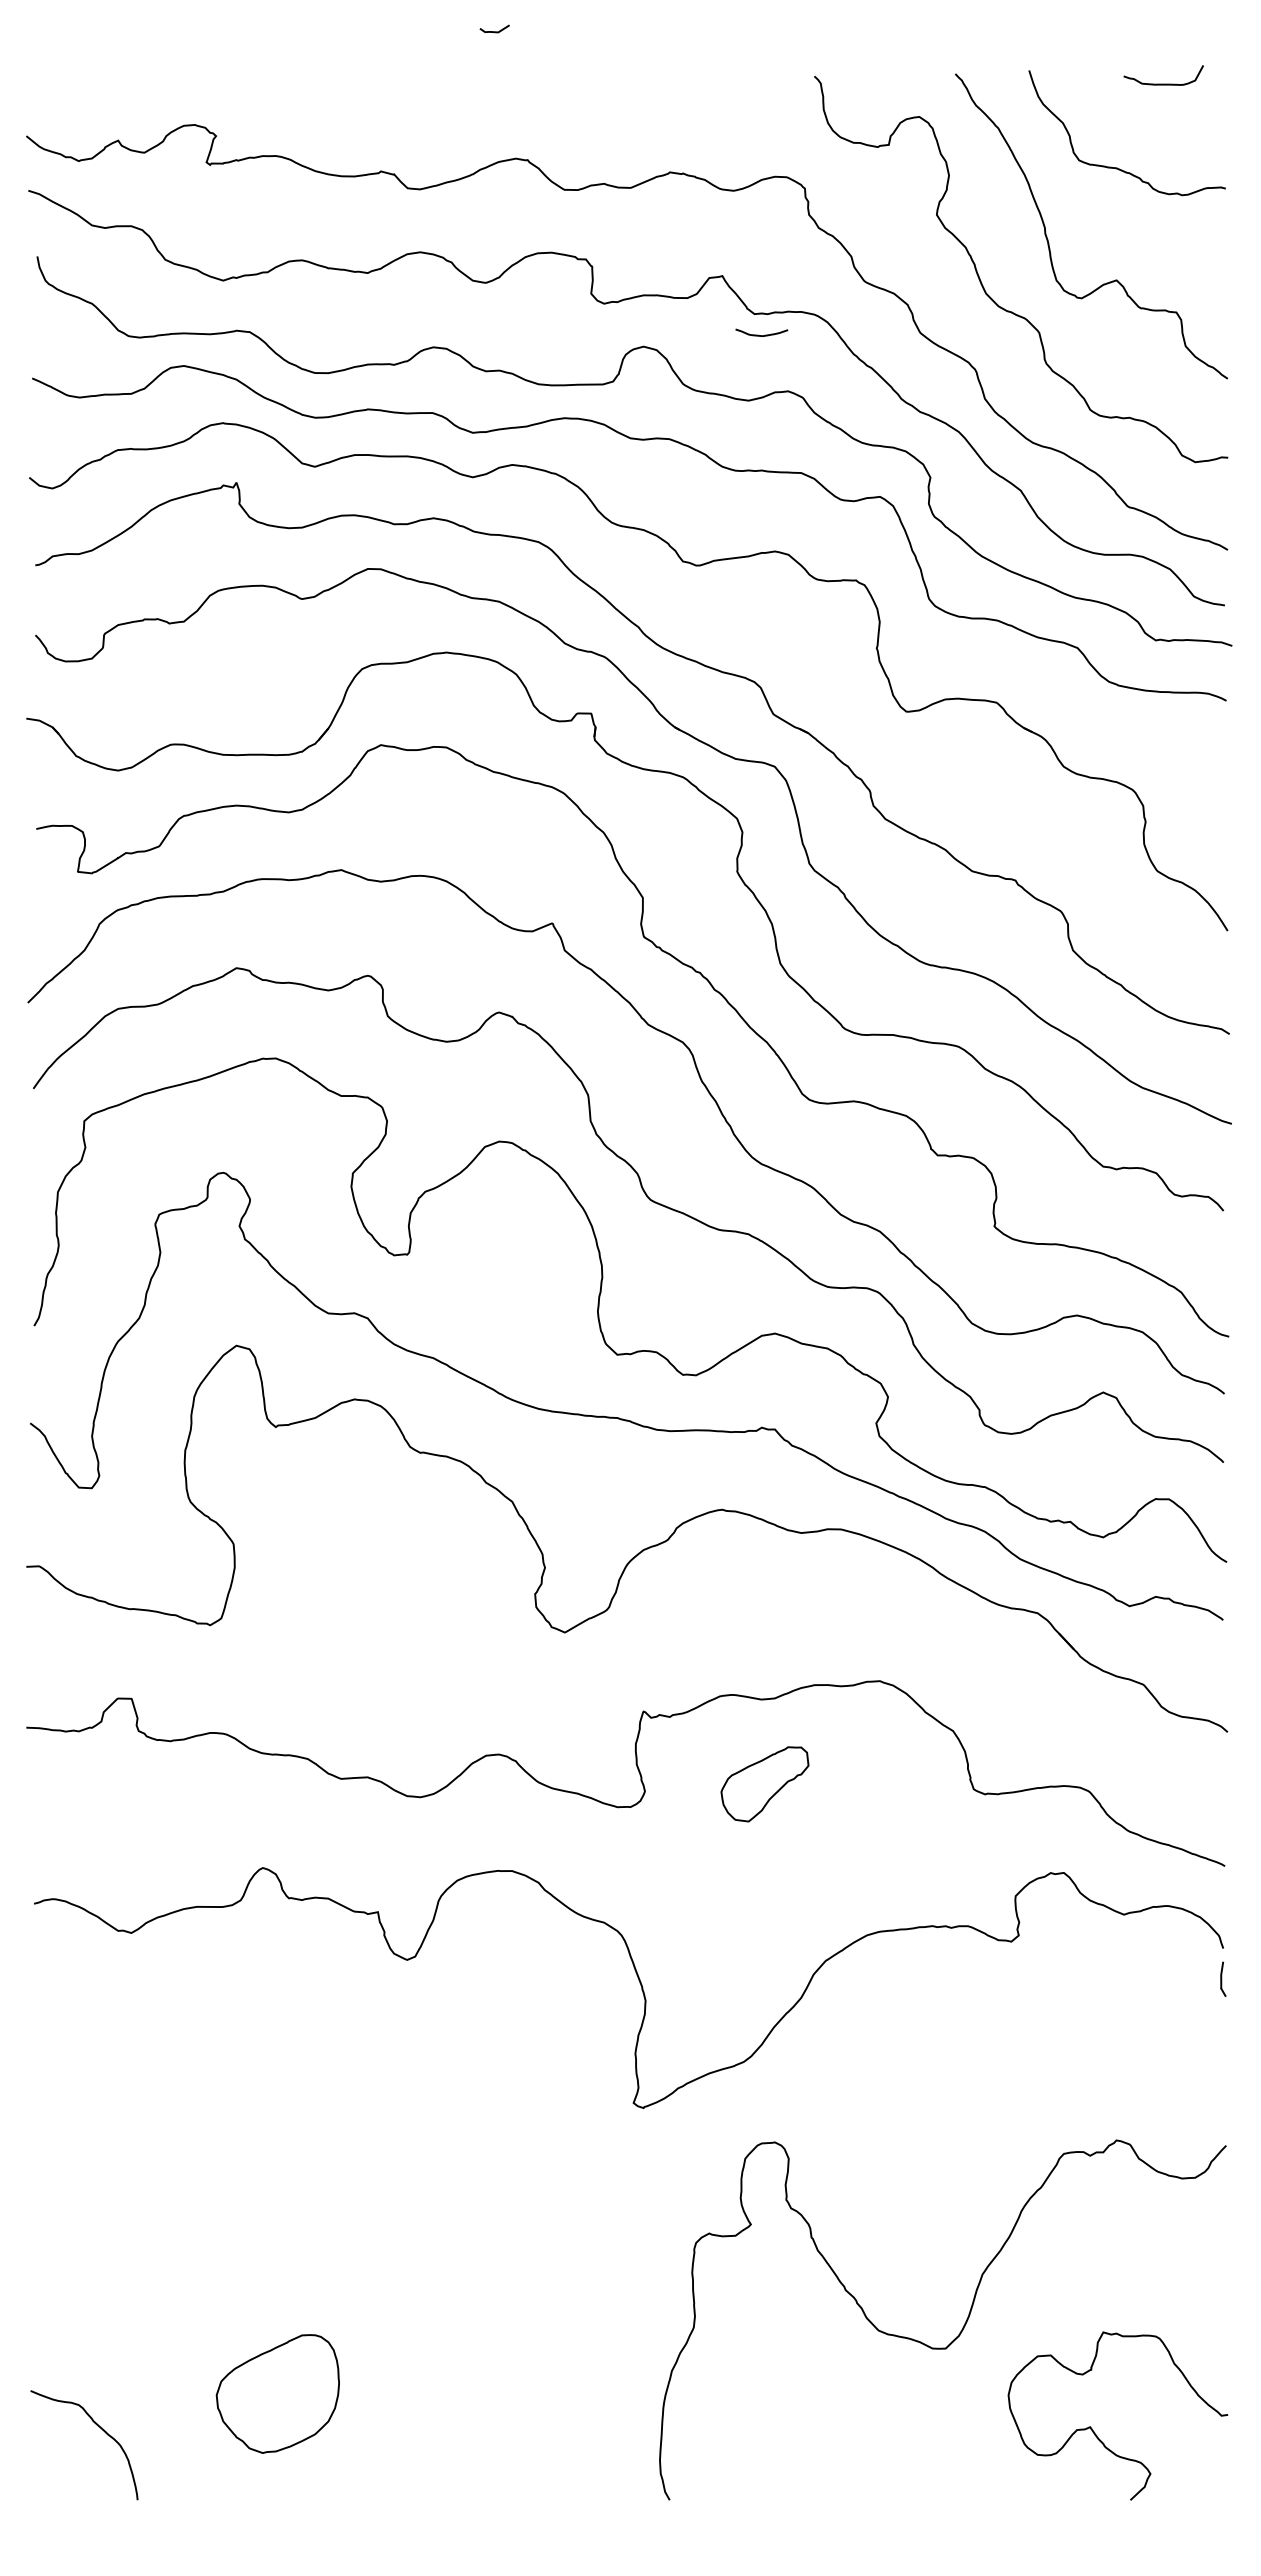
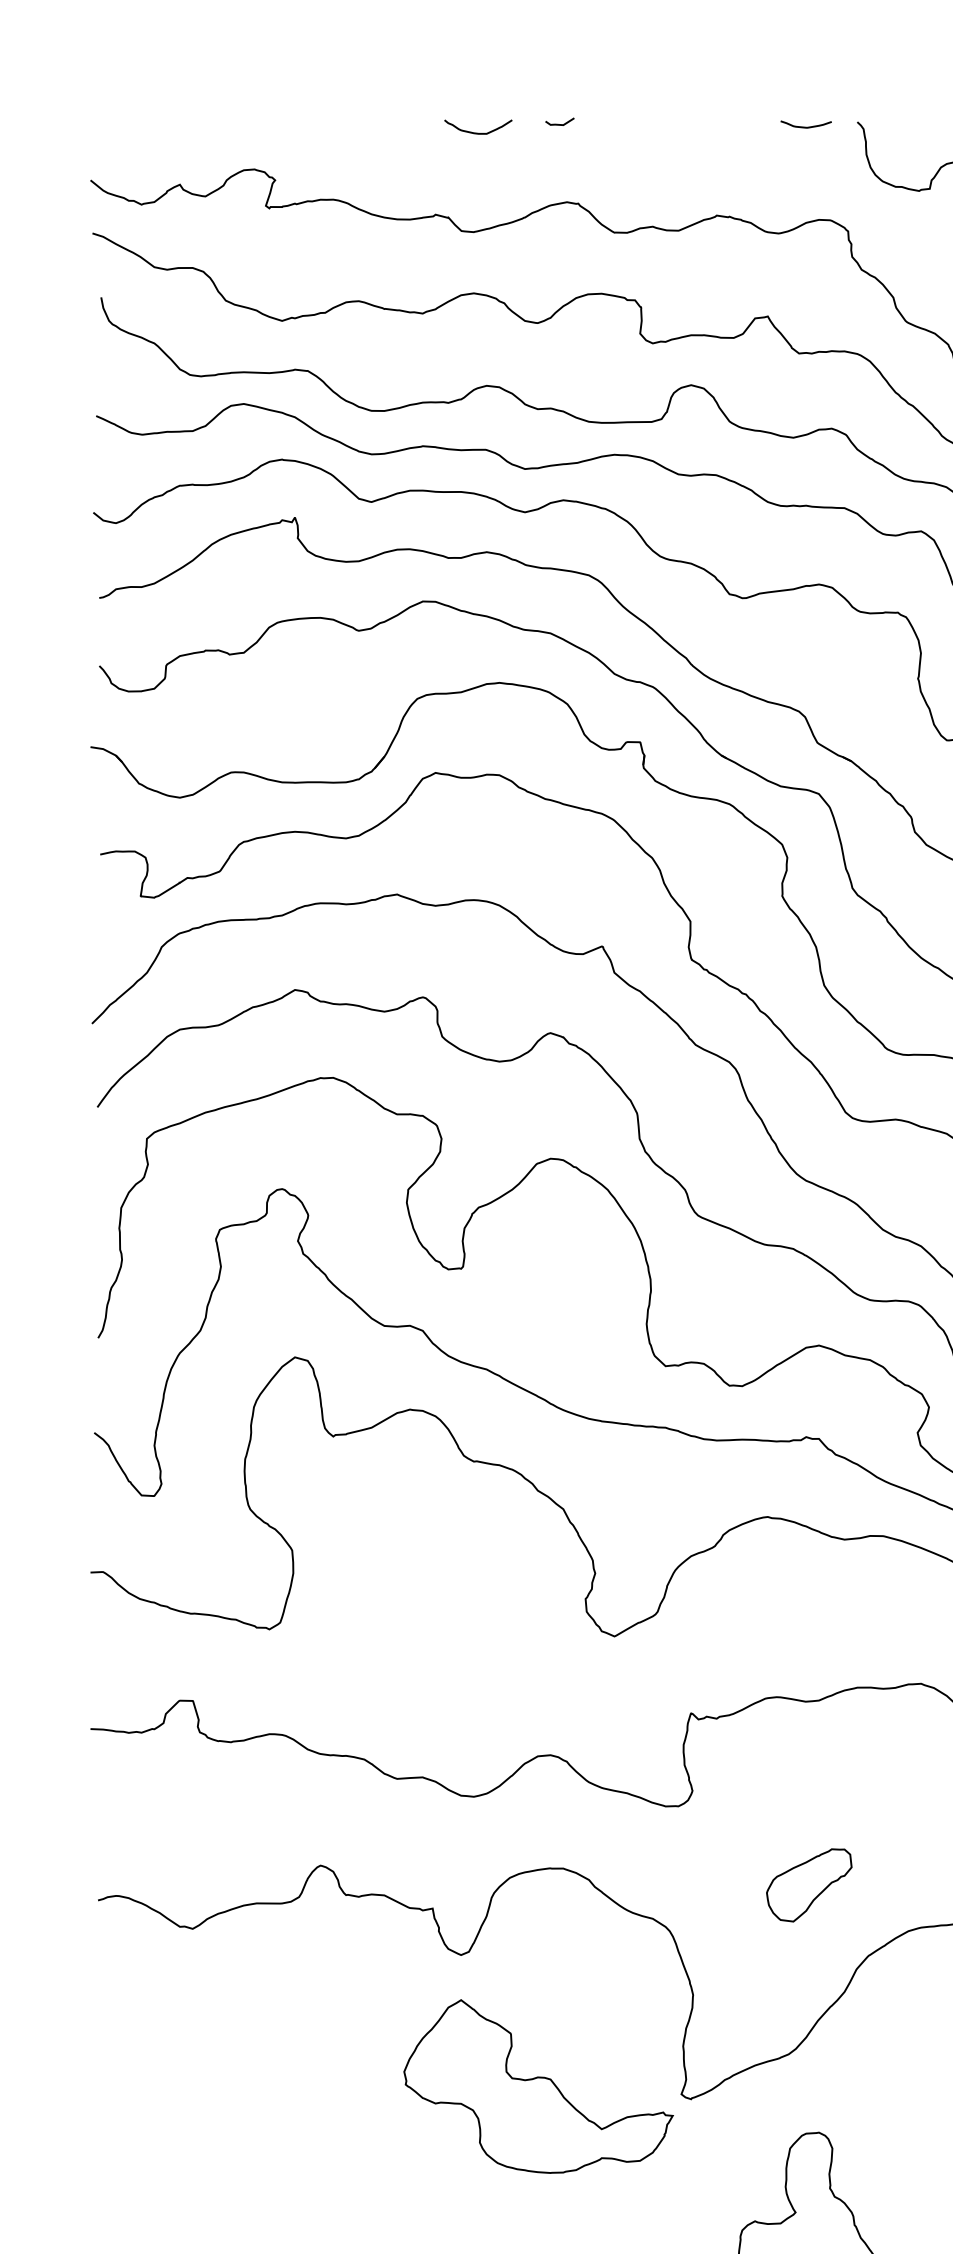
line: (494, 31) -> (559, 124), moved
curve: (424, 87) -> (477, 132), added
curve: (761, 335) -> (805, 127), moved
part: (764, 1784) -> (808, 1885), moved
part: (486, 2094) -> (538, 2086), added

